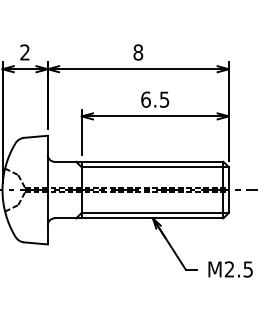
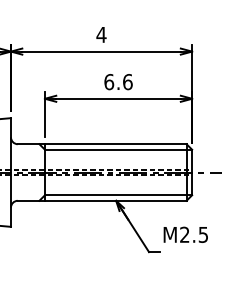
text: (138, 52) -> (101, 34), 8 -> 4
text: (164, 99) -> (127, 81), 6.5 -> 6.6
text: (230, 269) -> (185, 234), moved

